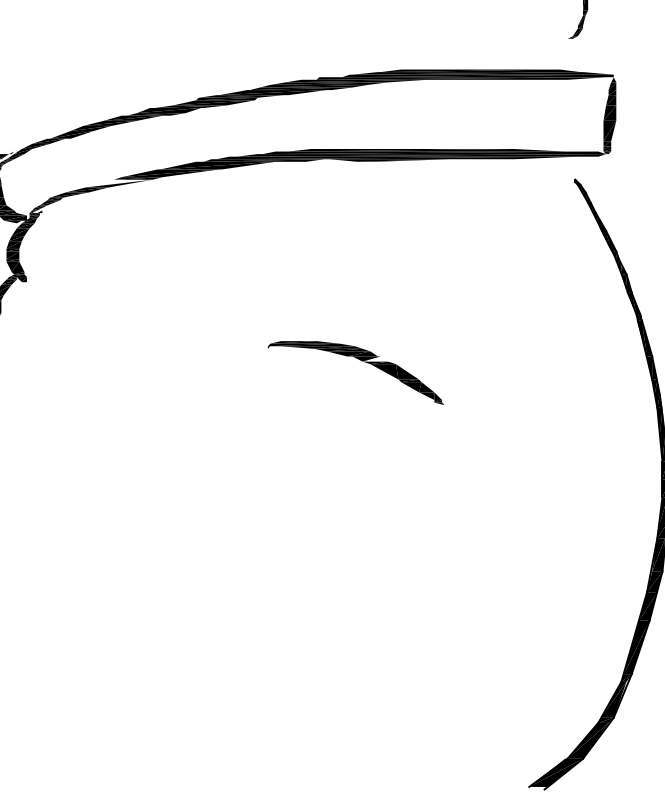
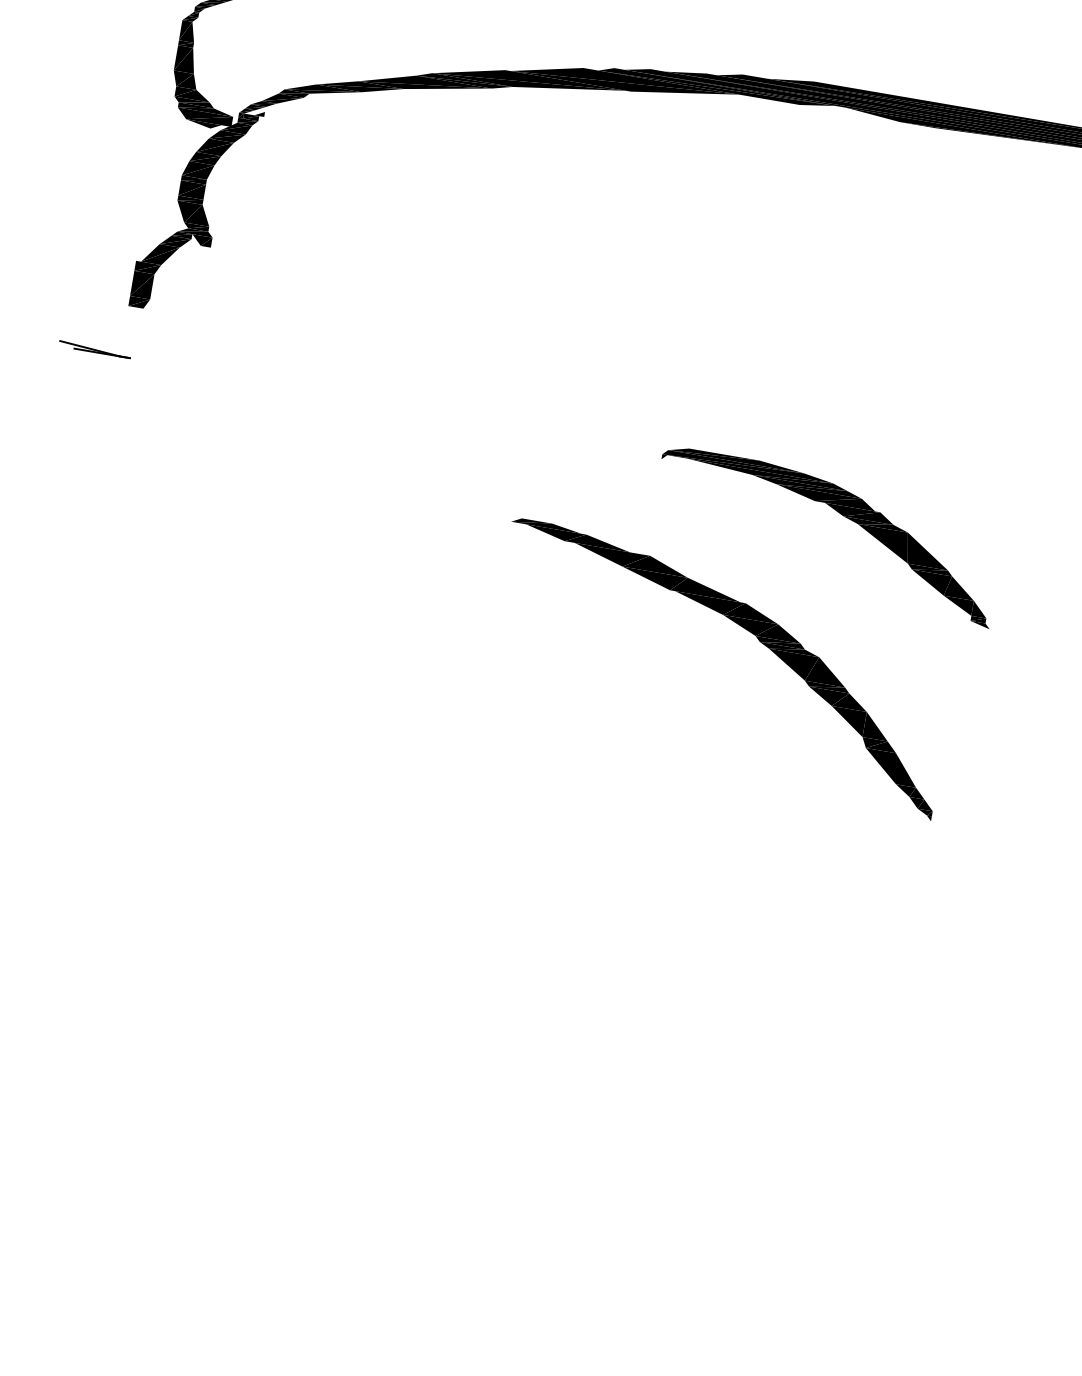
fill: (118, 183) -> (423, 84), added
fill: (375, 358) -> (869, 514), added
part: (324, 426) -> (746, 630), added

